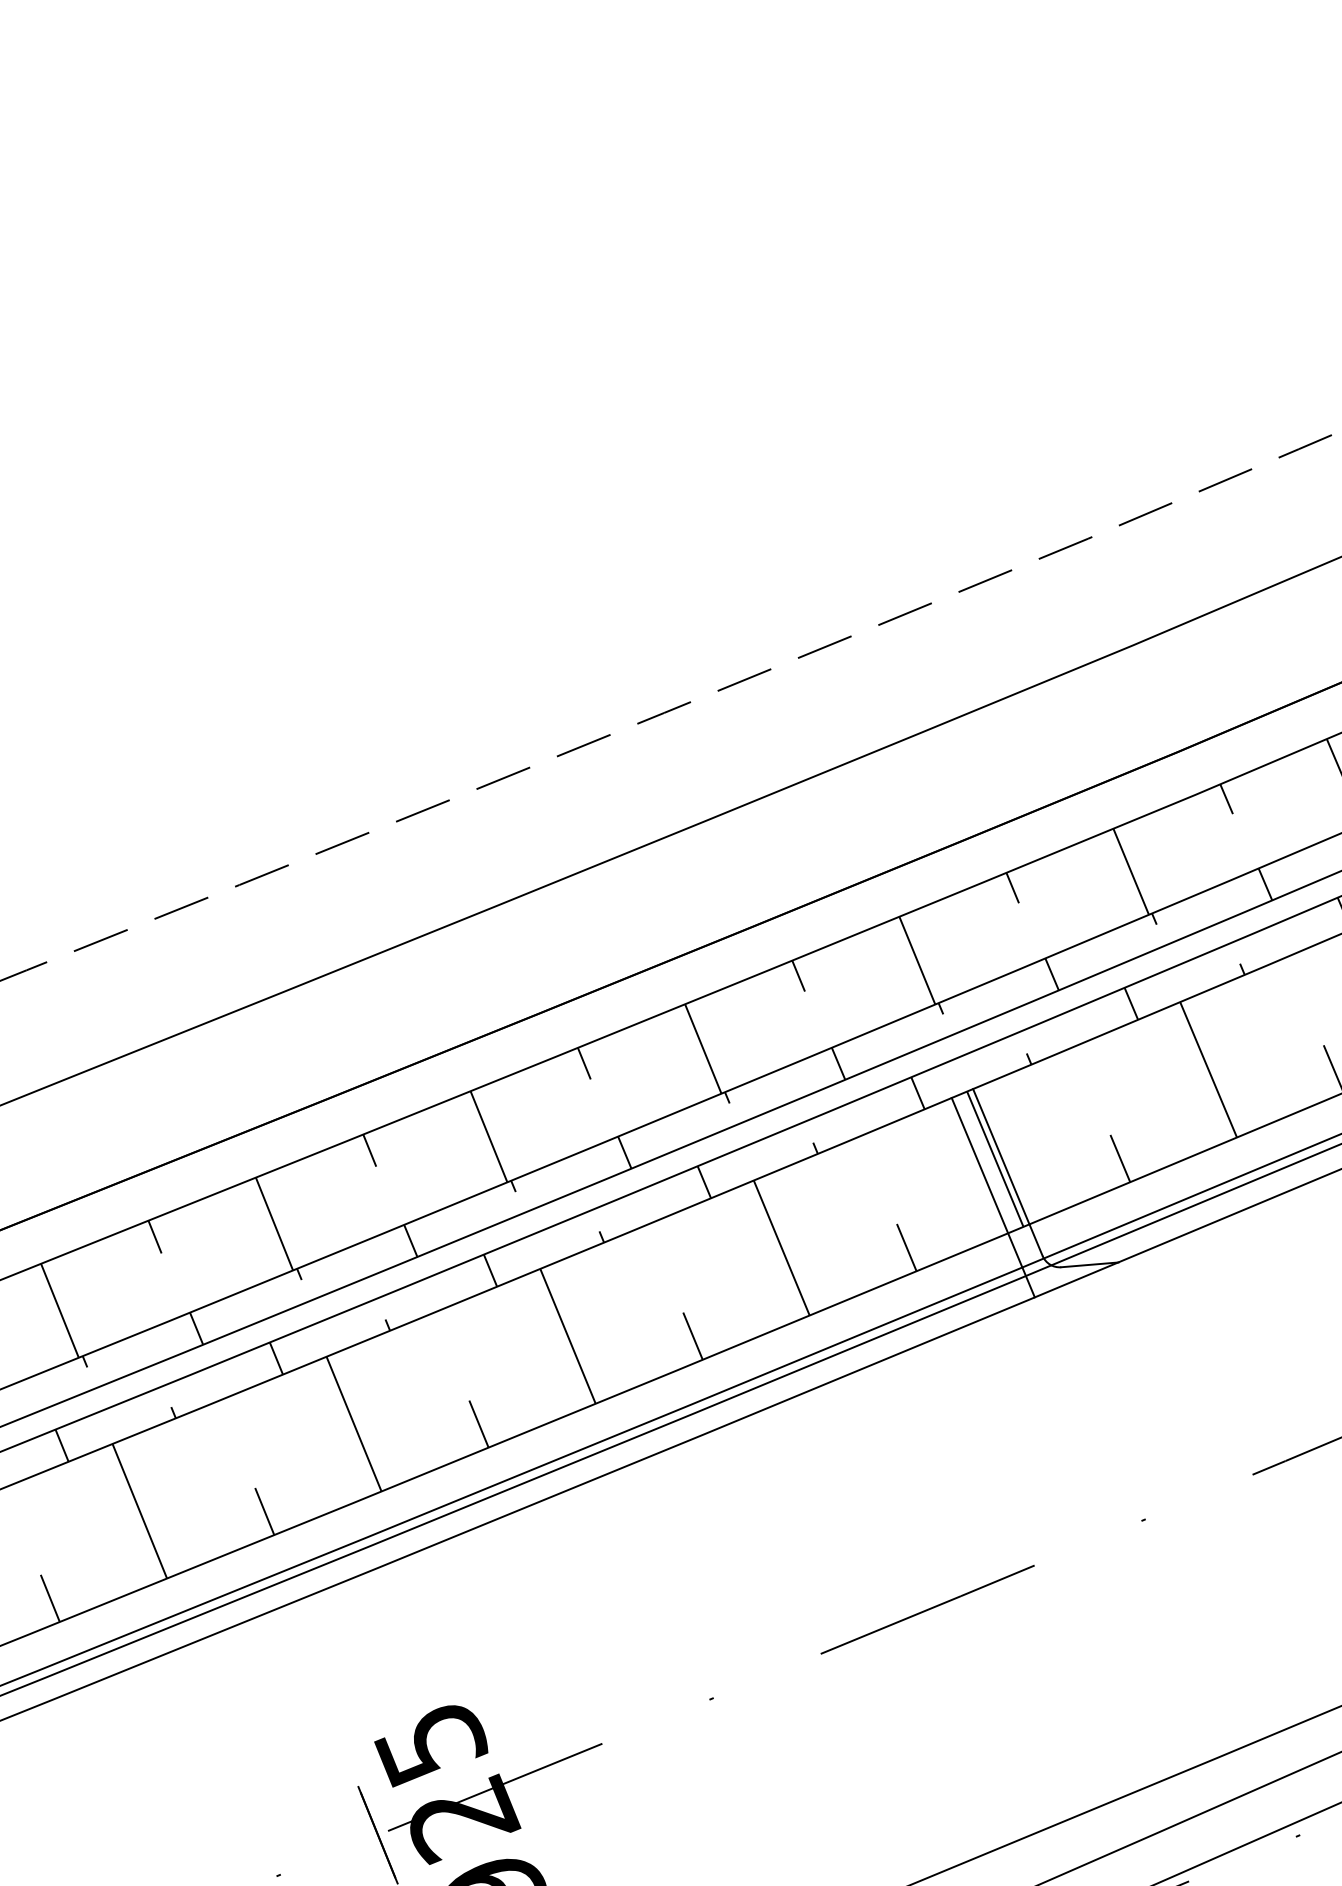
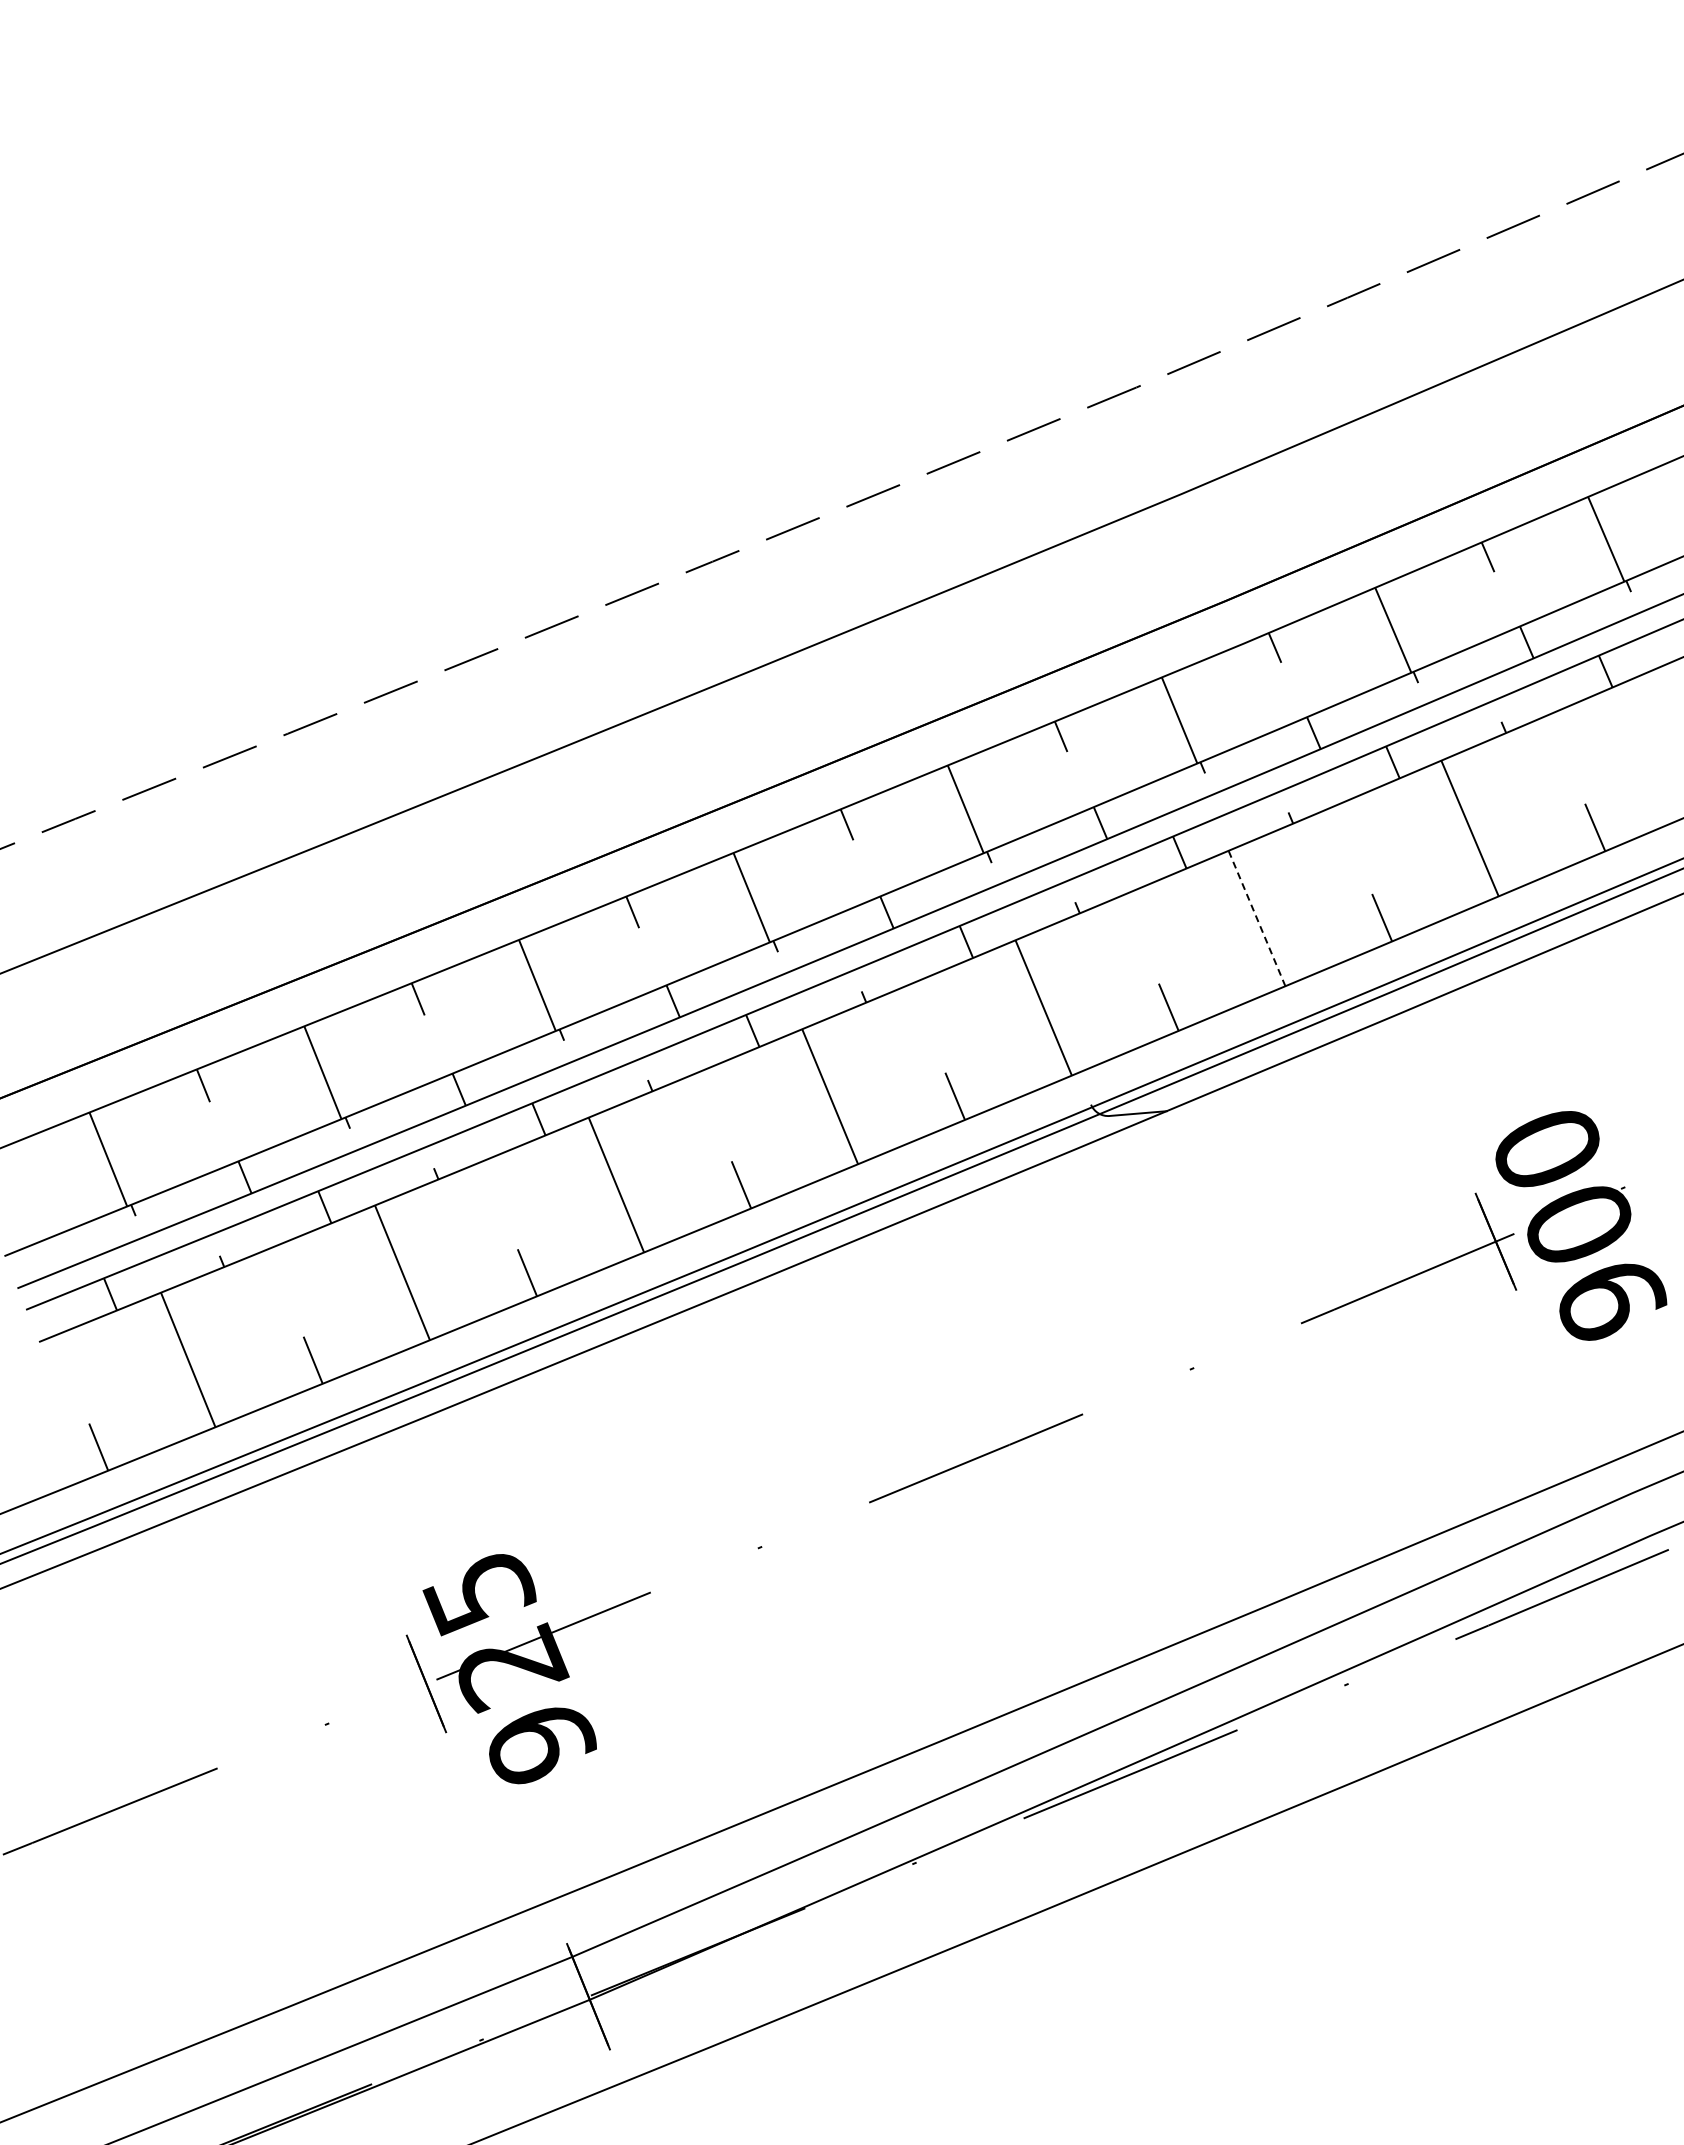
line: (1208, 1069) -> (1256, 918), solid -> dashed
line: (1008, 1171) -> (1056, 1020), removed
line: (993, 1197) -> (1041, 1046), removed

